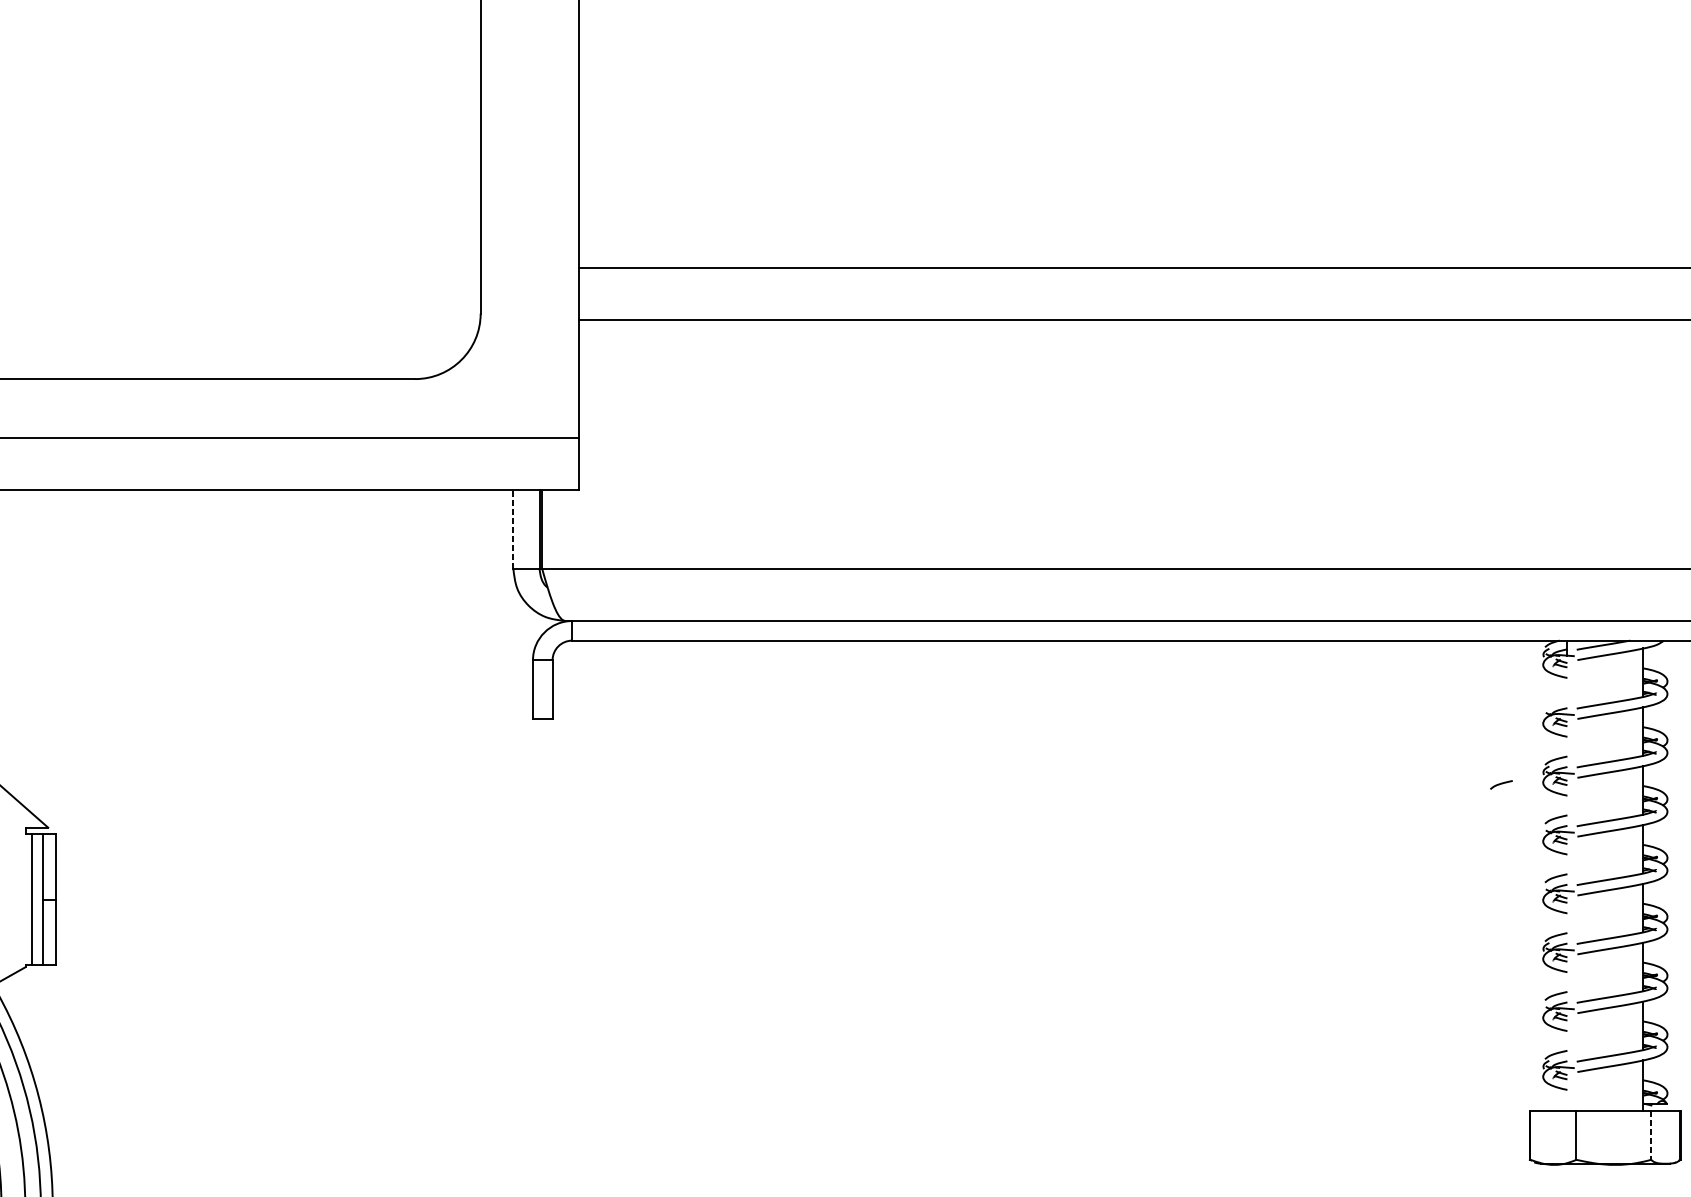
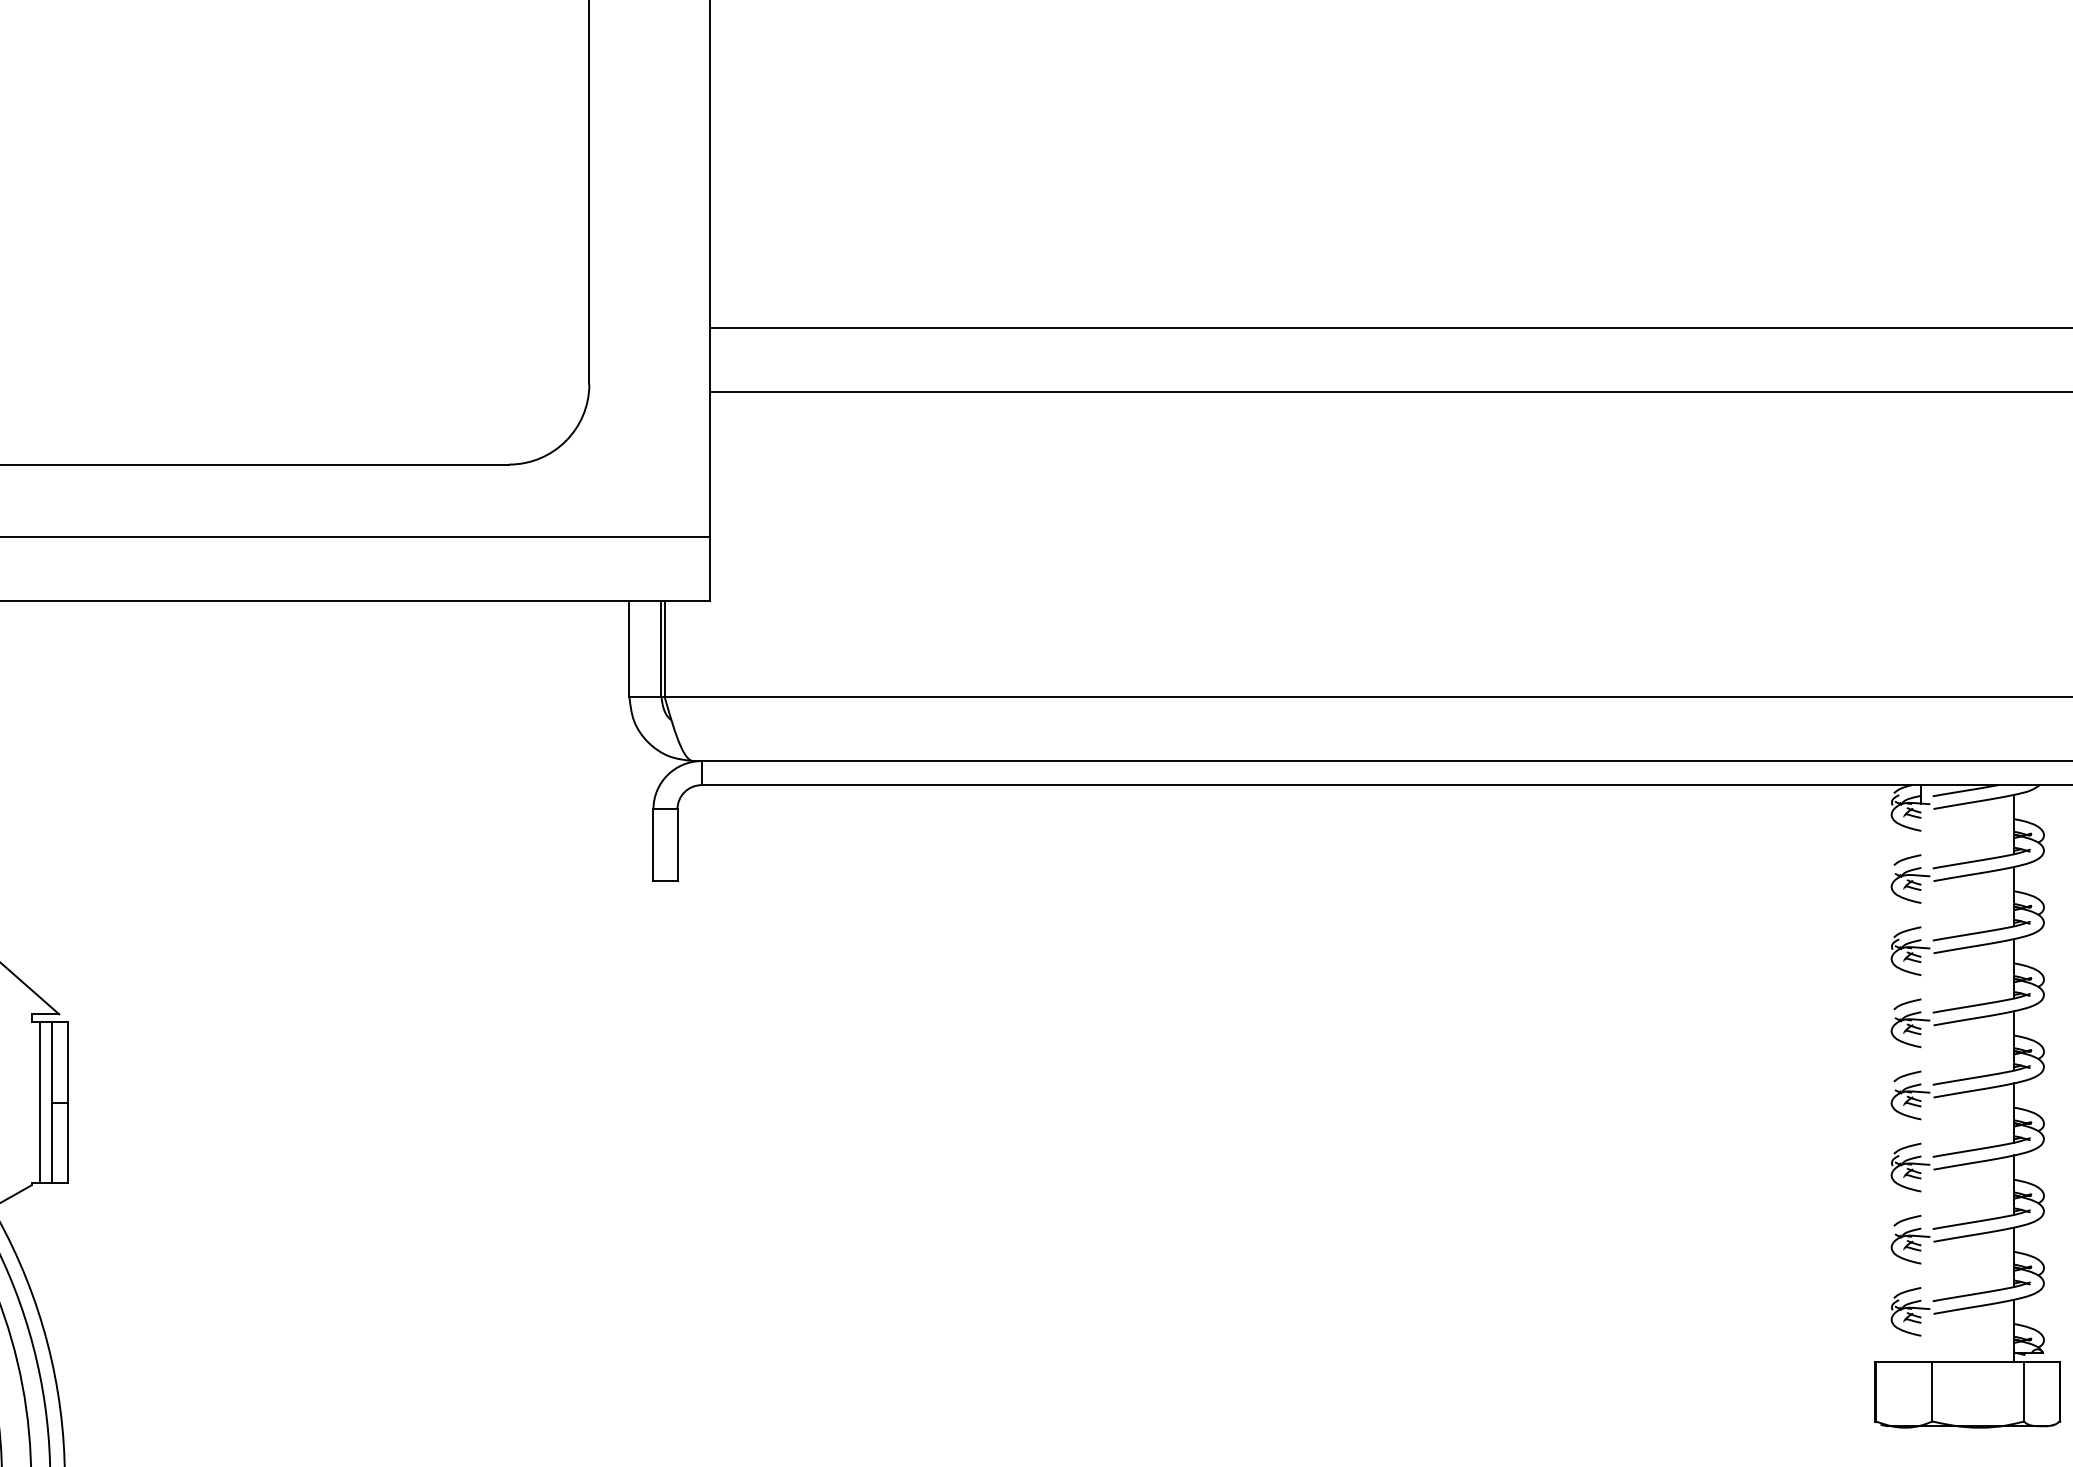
line: (513, 529) -> (629, 648), dashed -> solid
curve: (1501, 784) -> (1907, 859), moved
line: (1651, 1135) -> (2024, 1391), dashed -> solid

